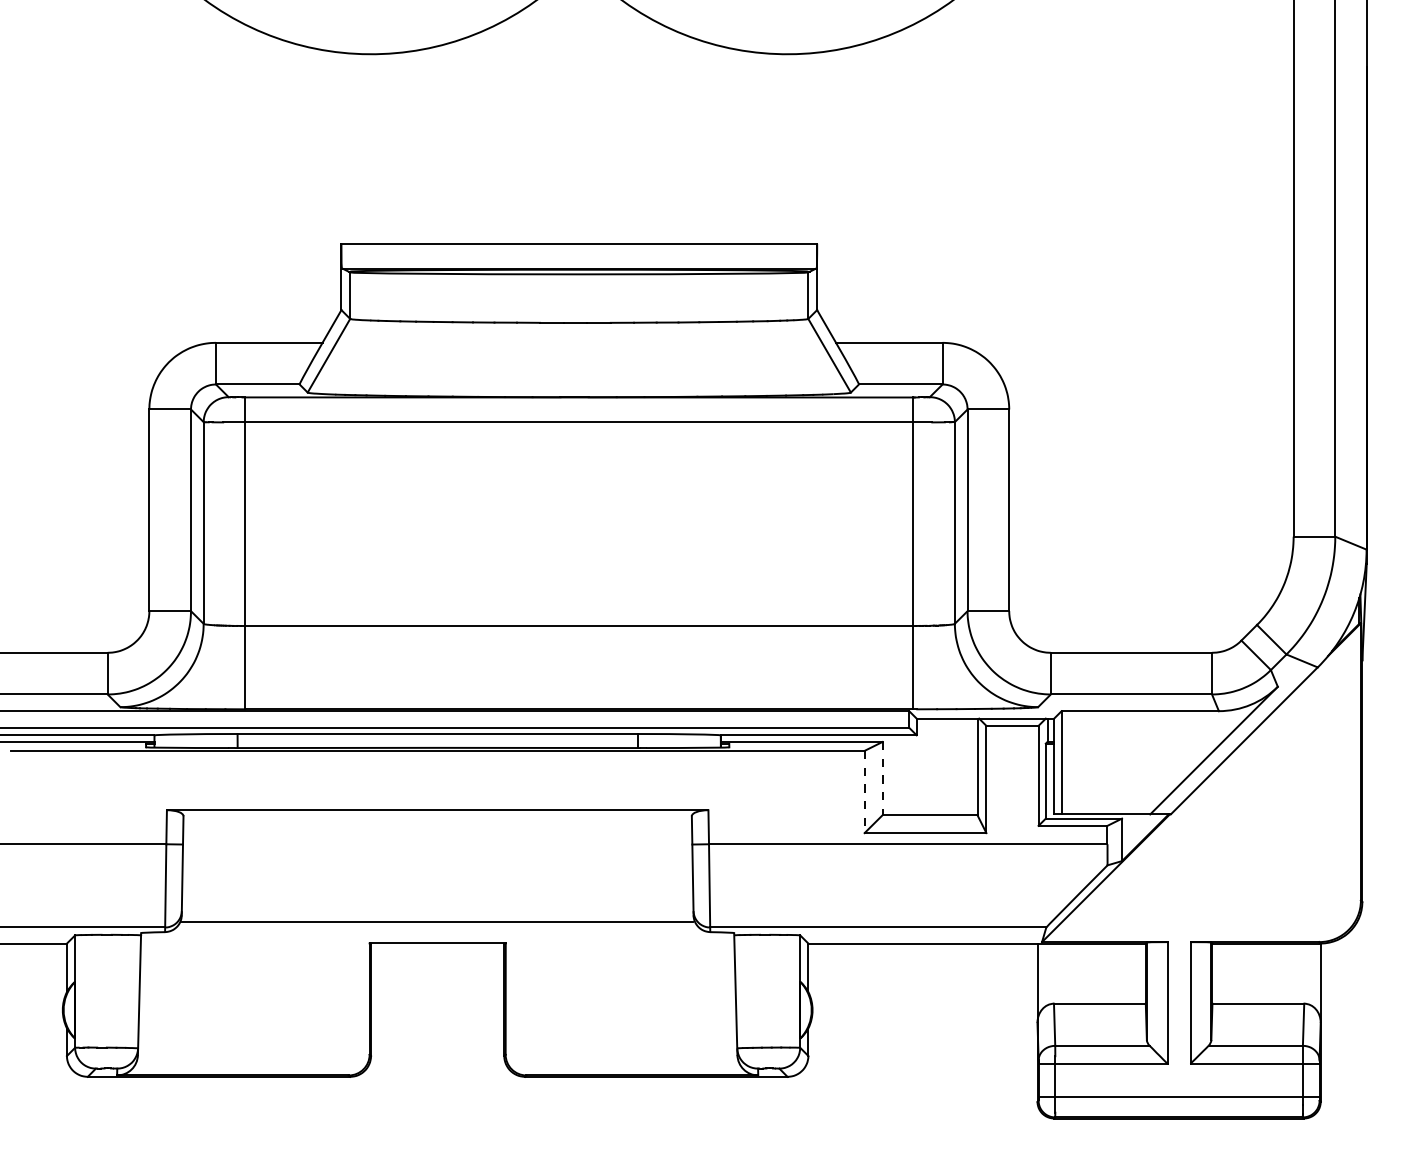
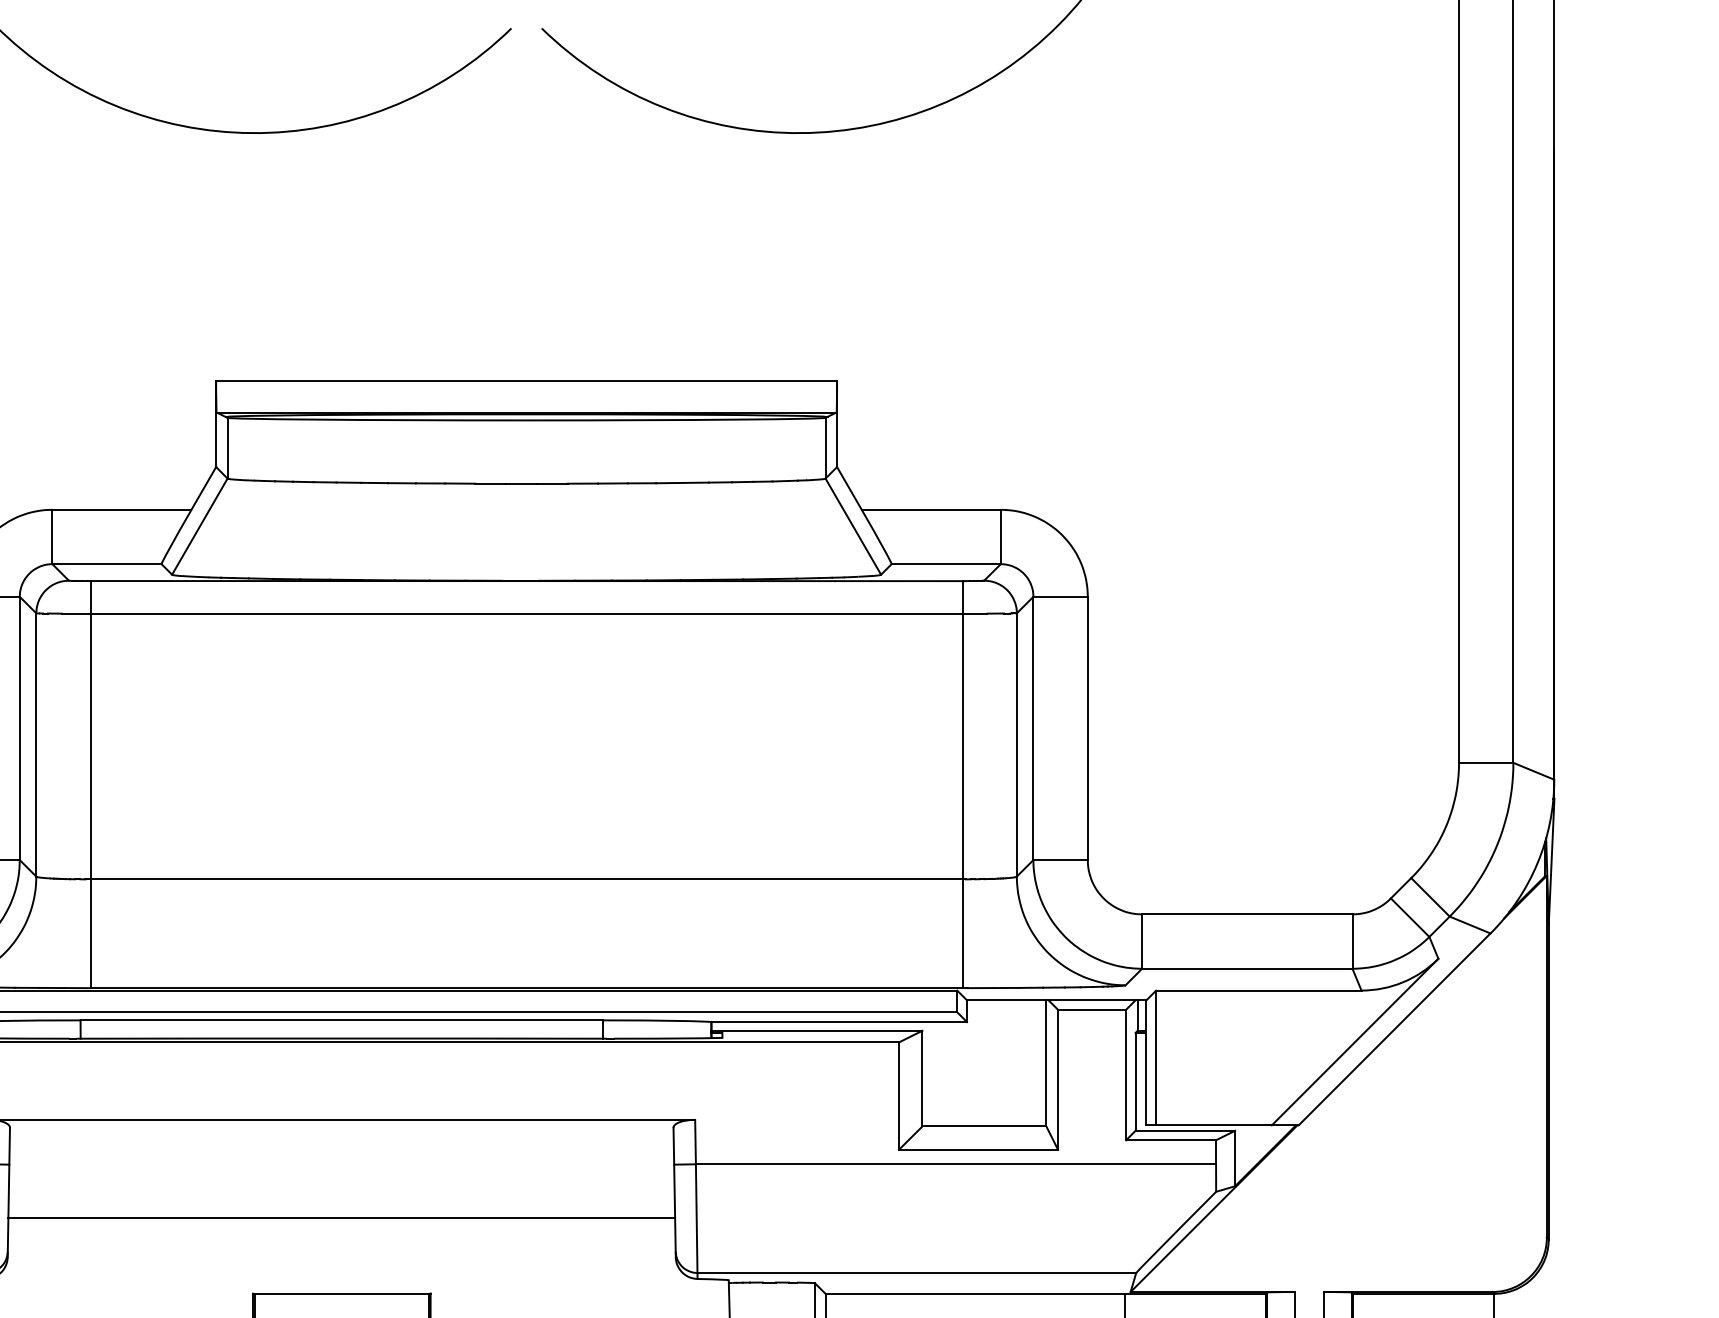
line: (882, 778) -> (922, 1078), dashed -> solid
line: (864, 792) -> (898, 1096), dashed -> solid
line: (437, 922) -> (341, 1218), moved

